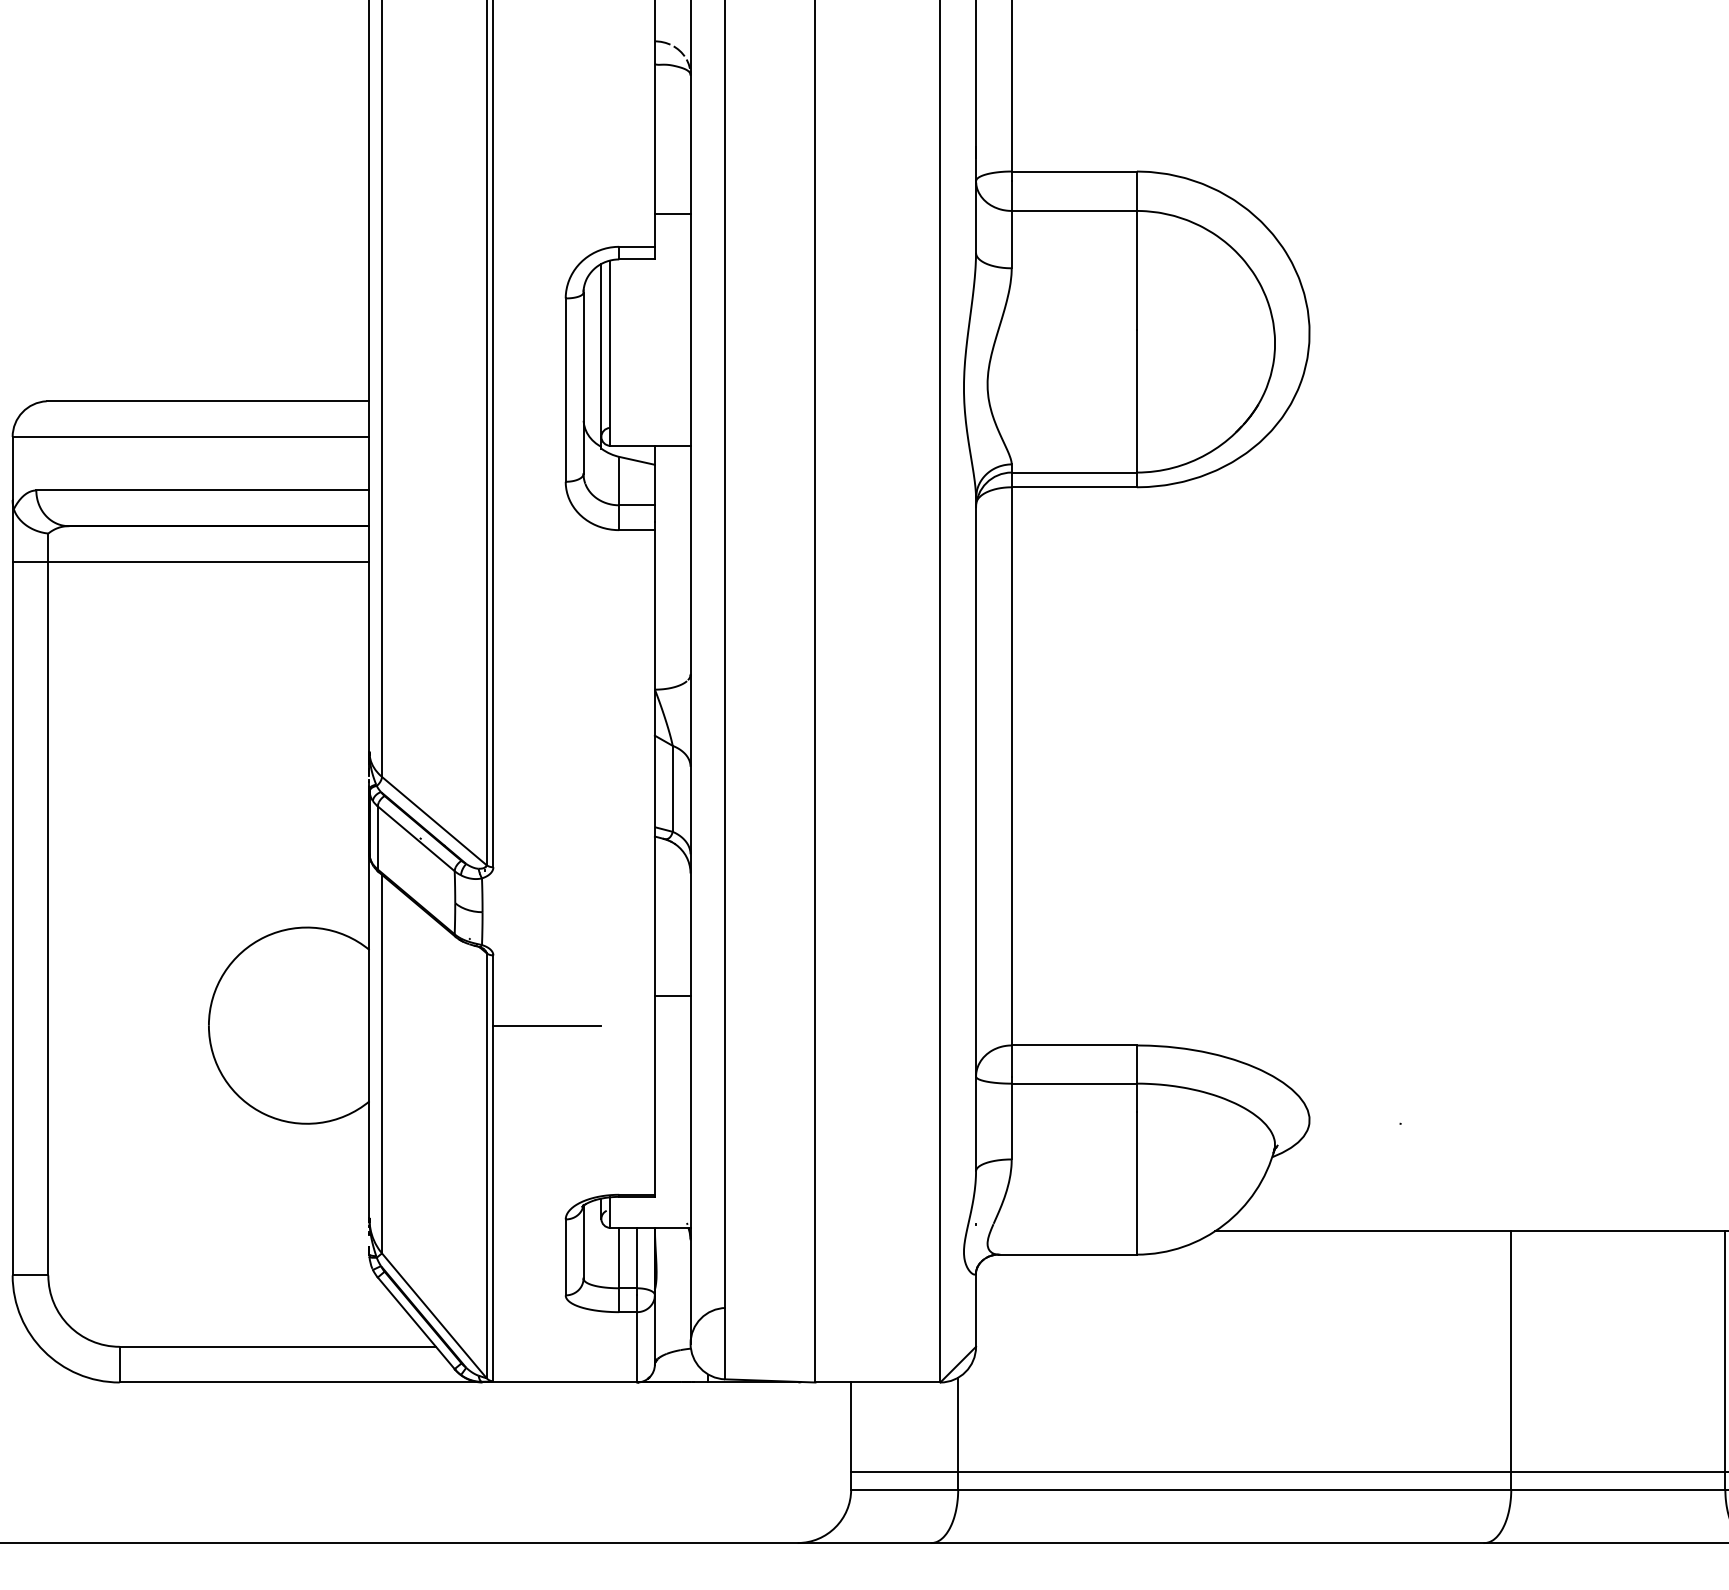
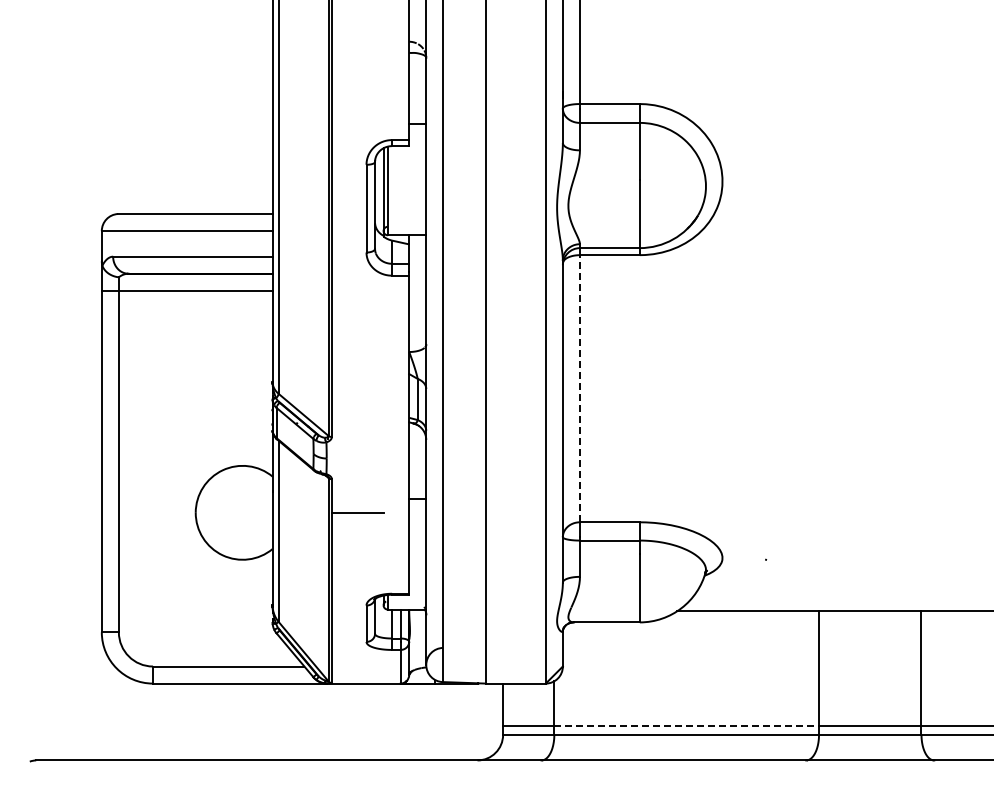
line: (1010, 765) -> (579, 388), solid -> dashed
line: (1236, 1472) -> (687, 726), solid -> dashed

